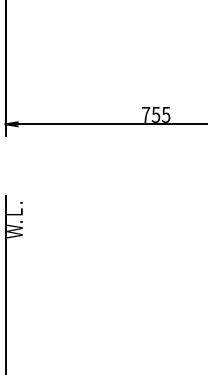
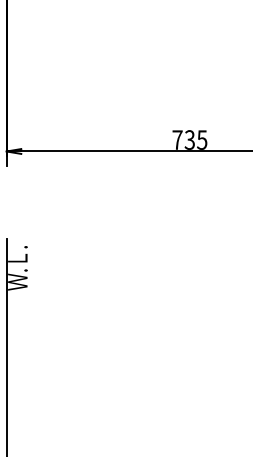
text: (155, 114) -> (189, 139), 755 -> 735

